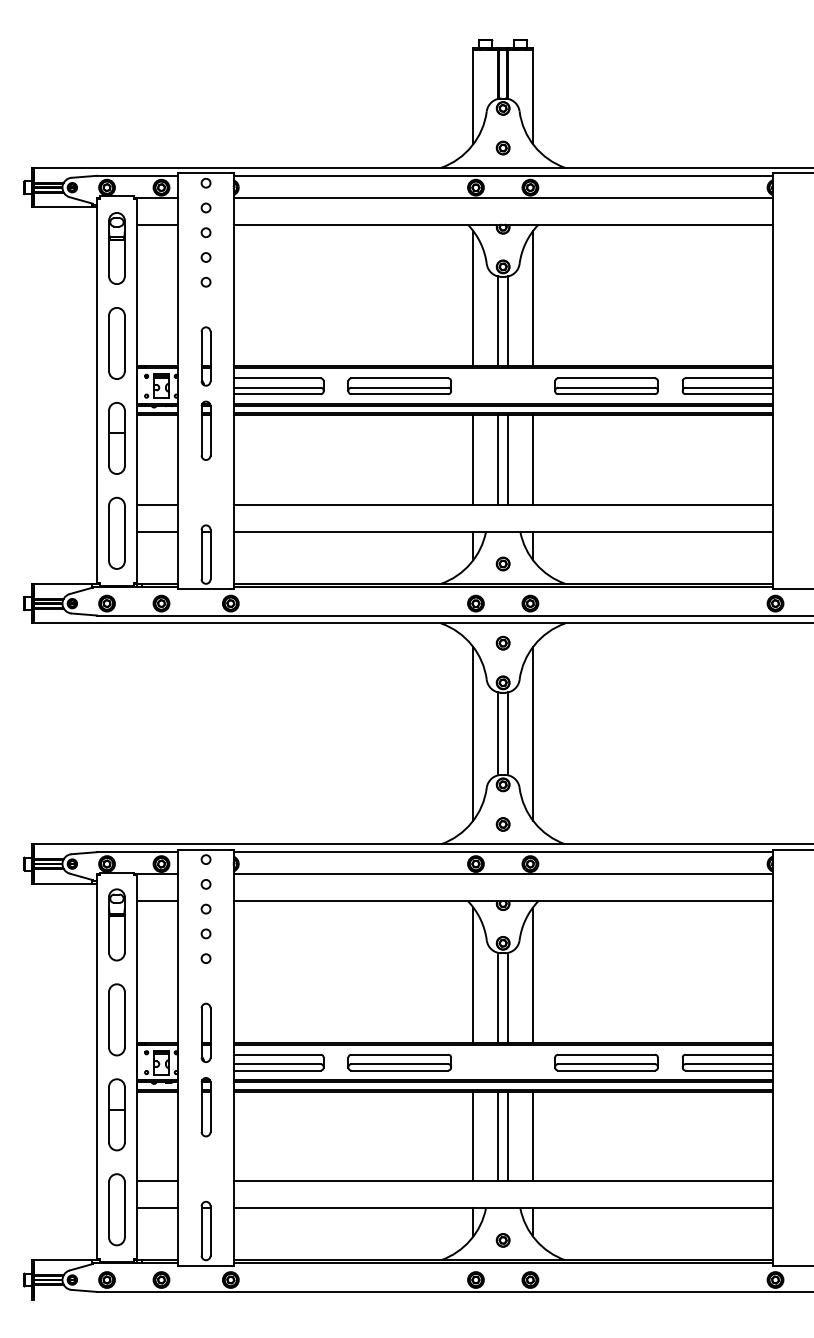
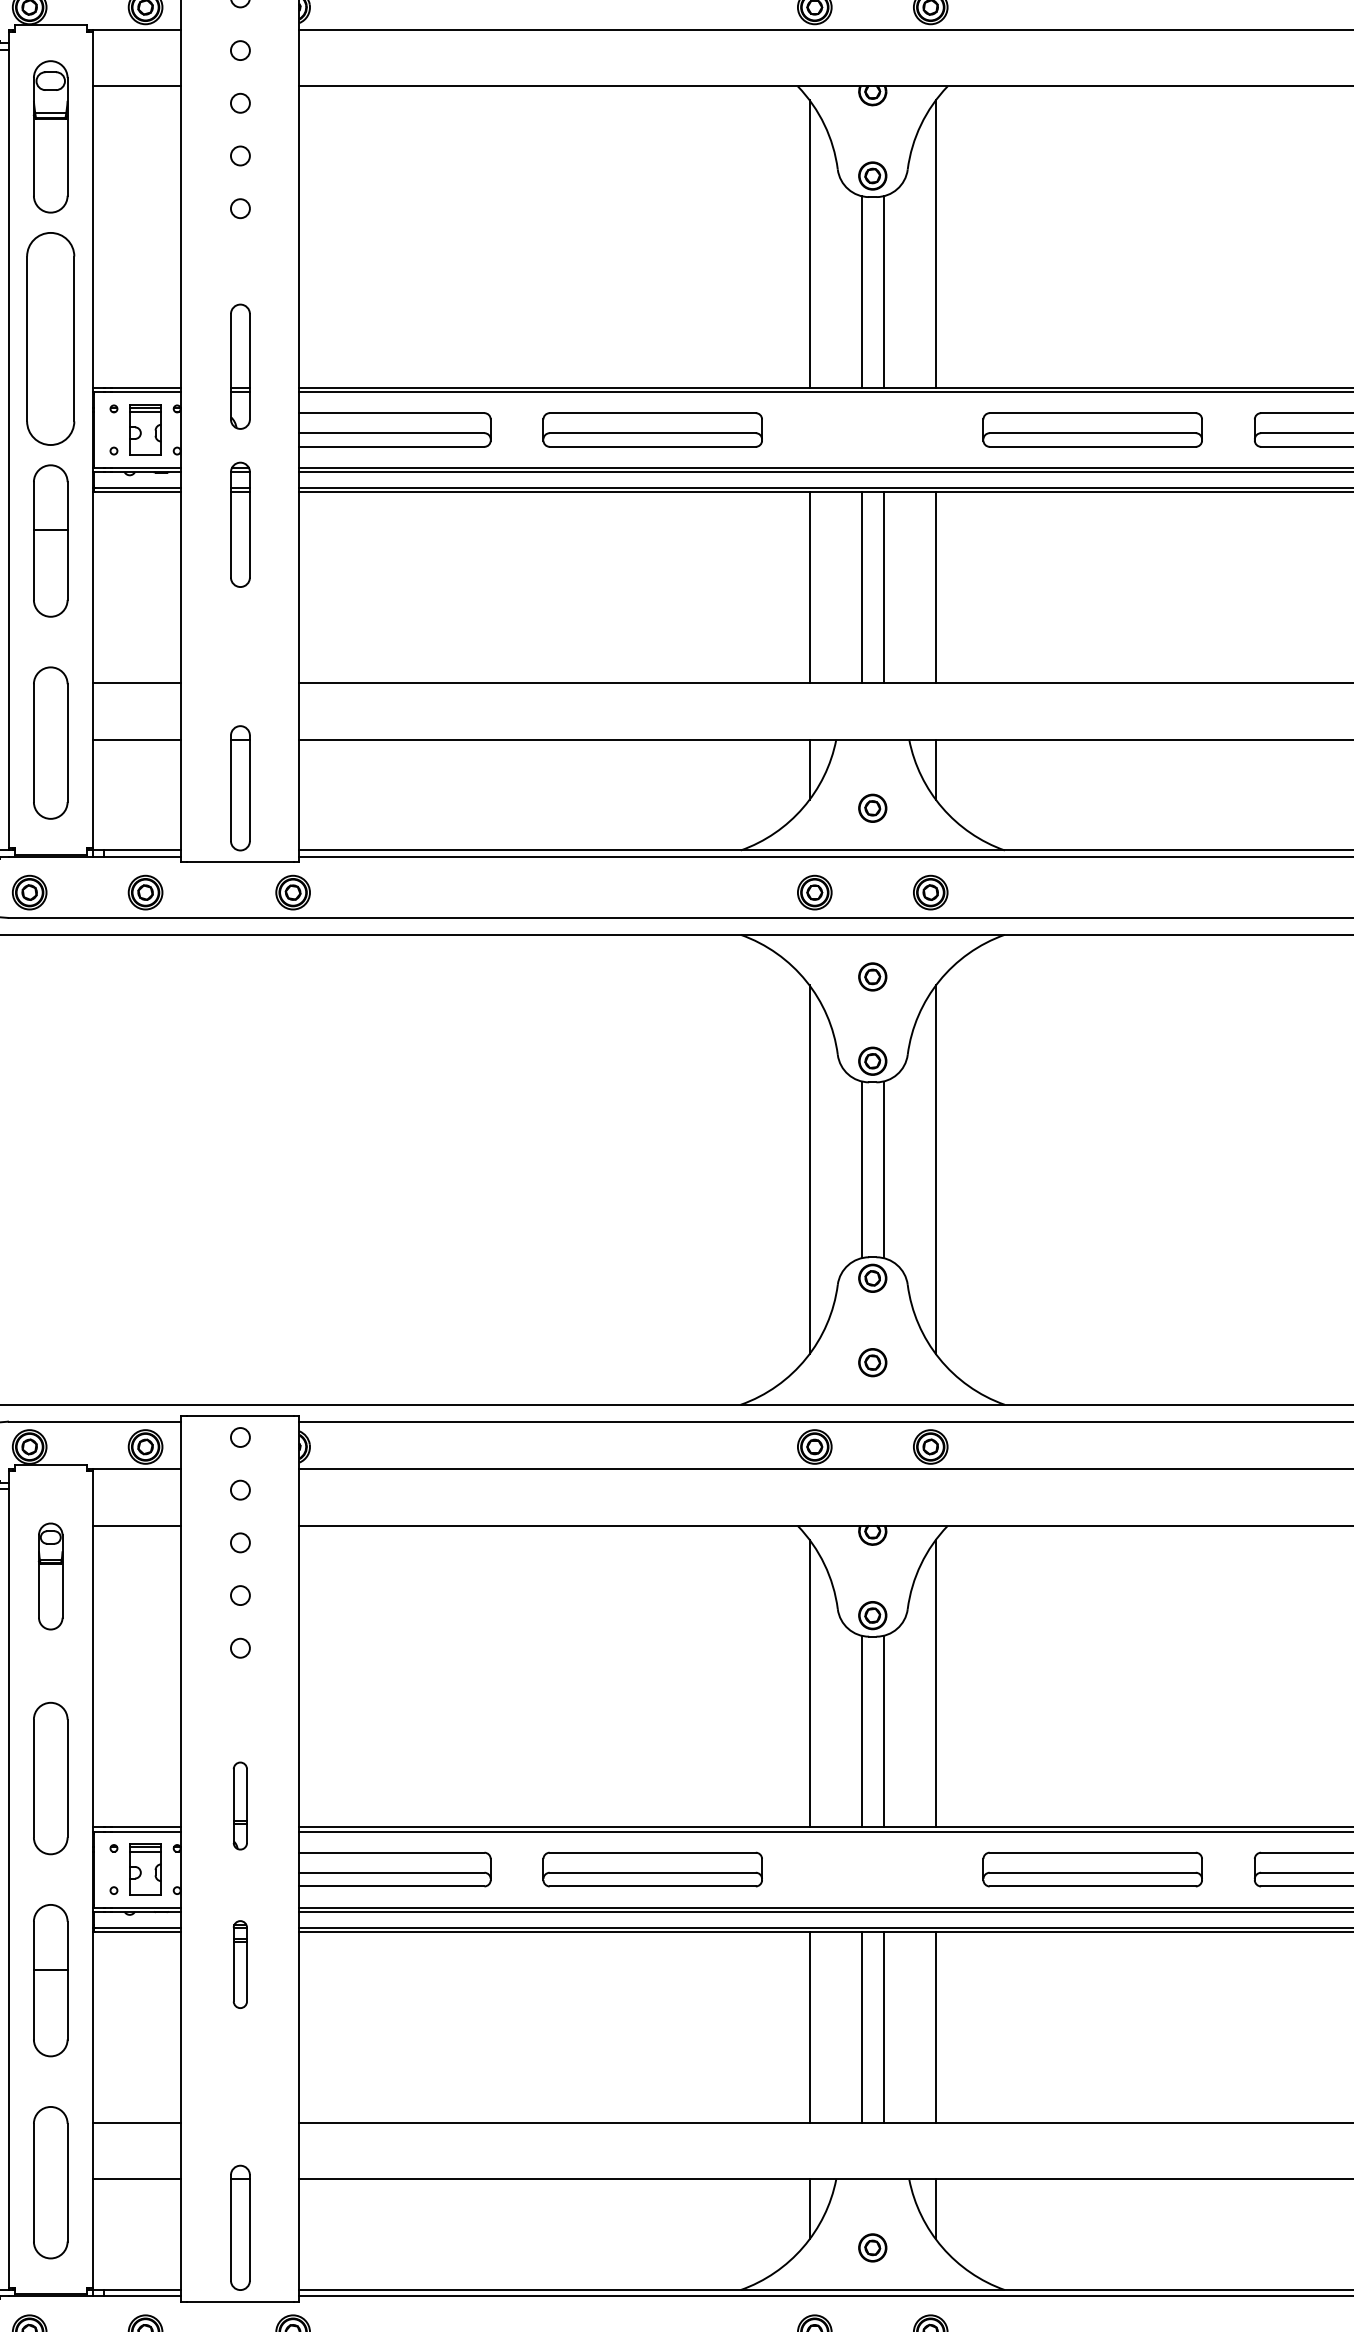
part: (116, 343) -> (49, 339), size x1.4
part: (116, 924) -> (49, 1575), size x0.7
part: (205, 1032) -> (239, 1805), size x0.7
part: (205, 1107) -> (239, 1965), size x0.7

